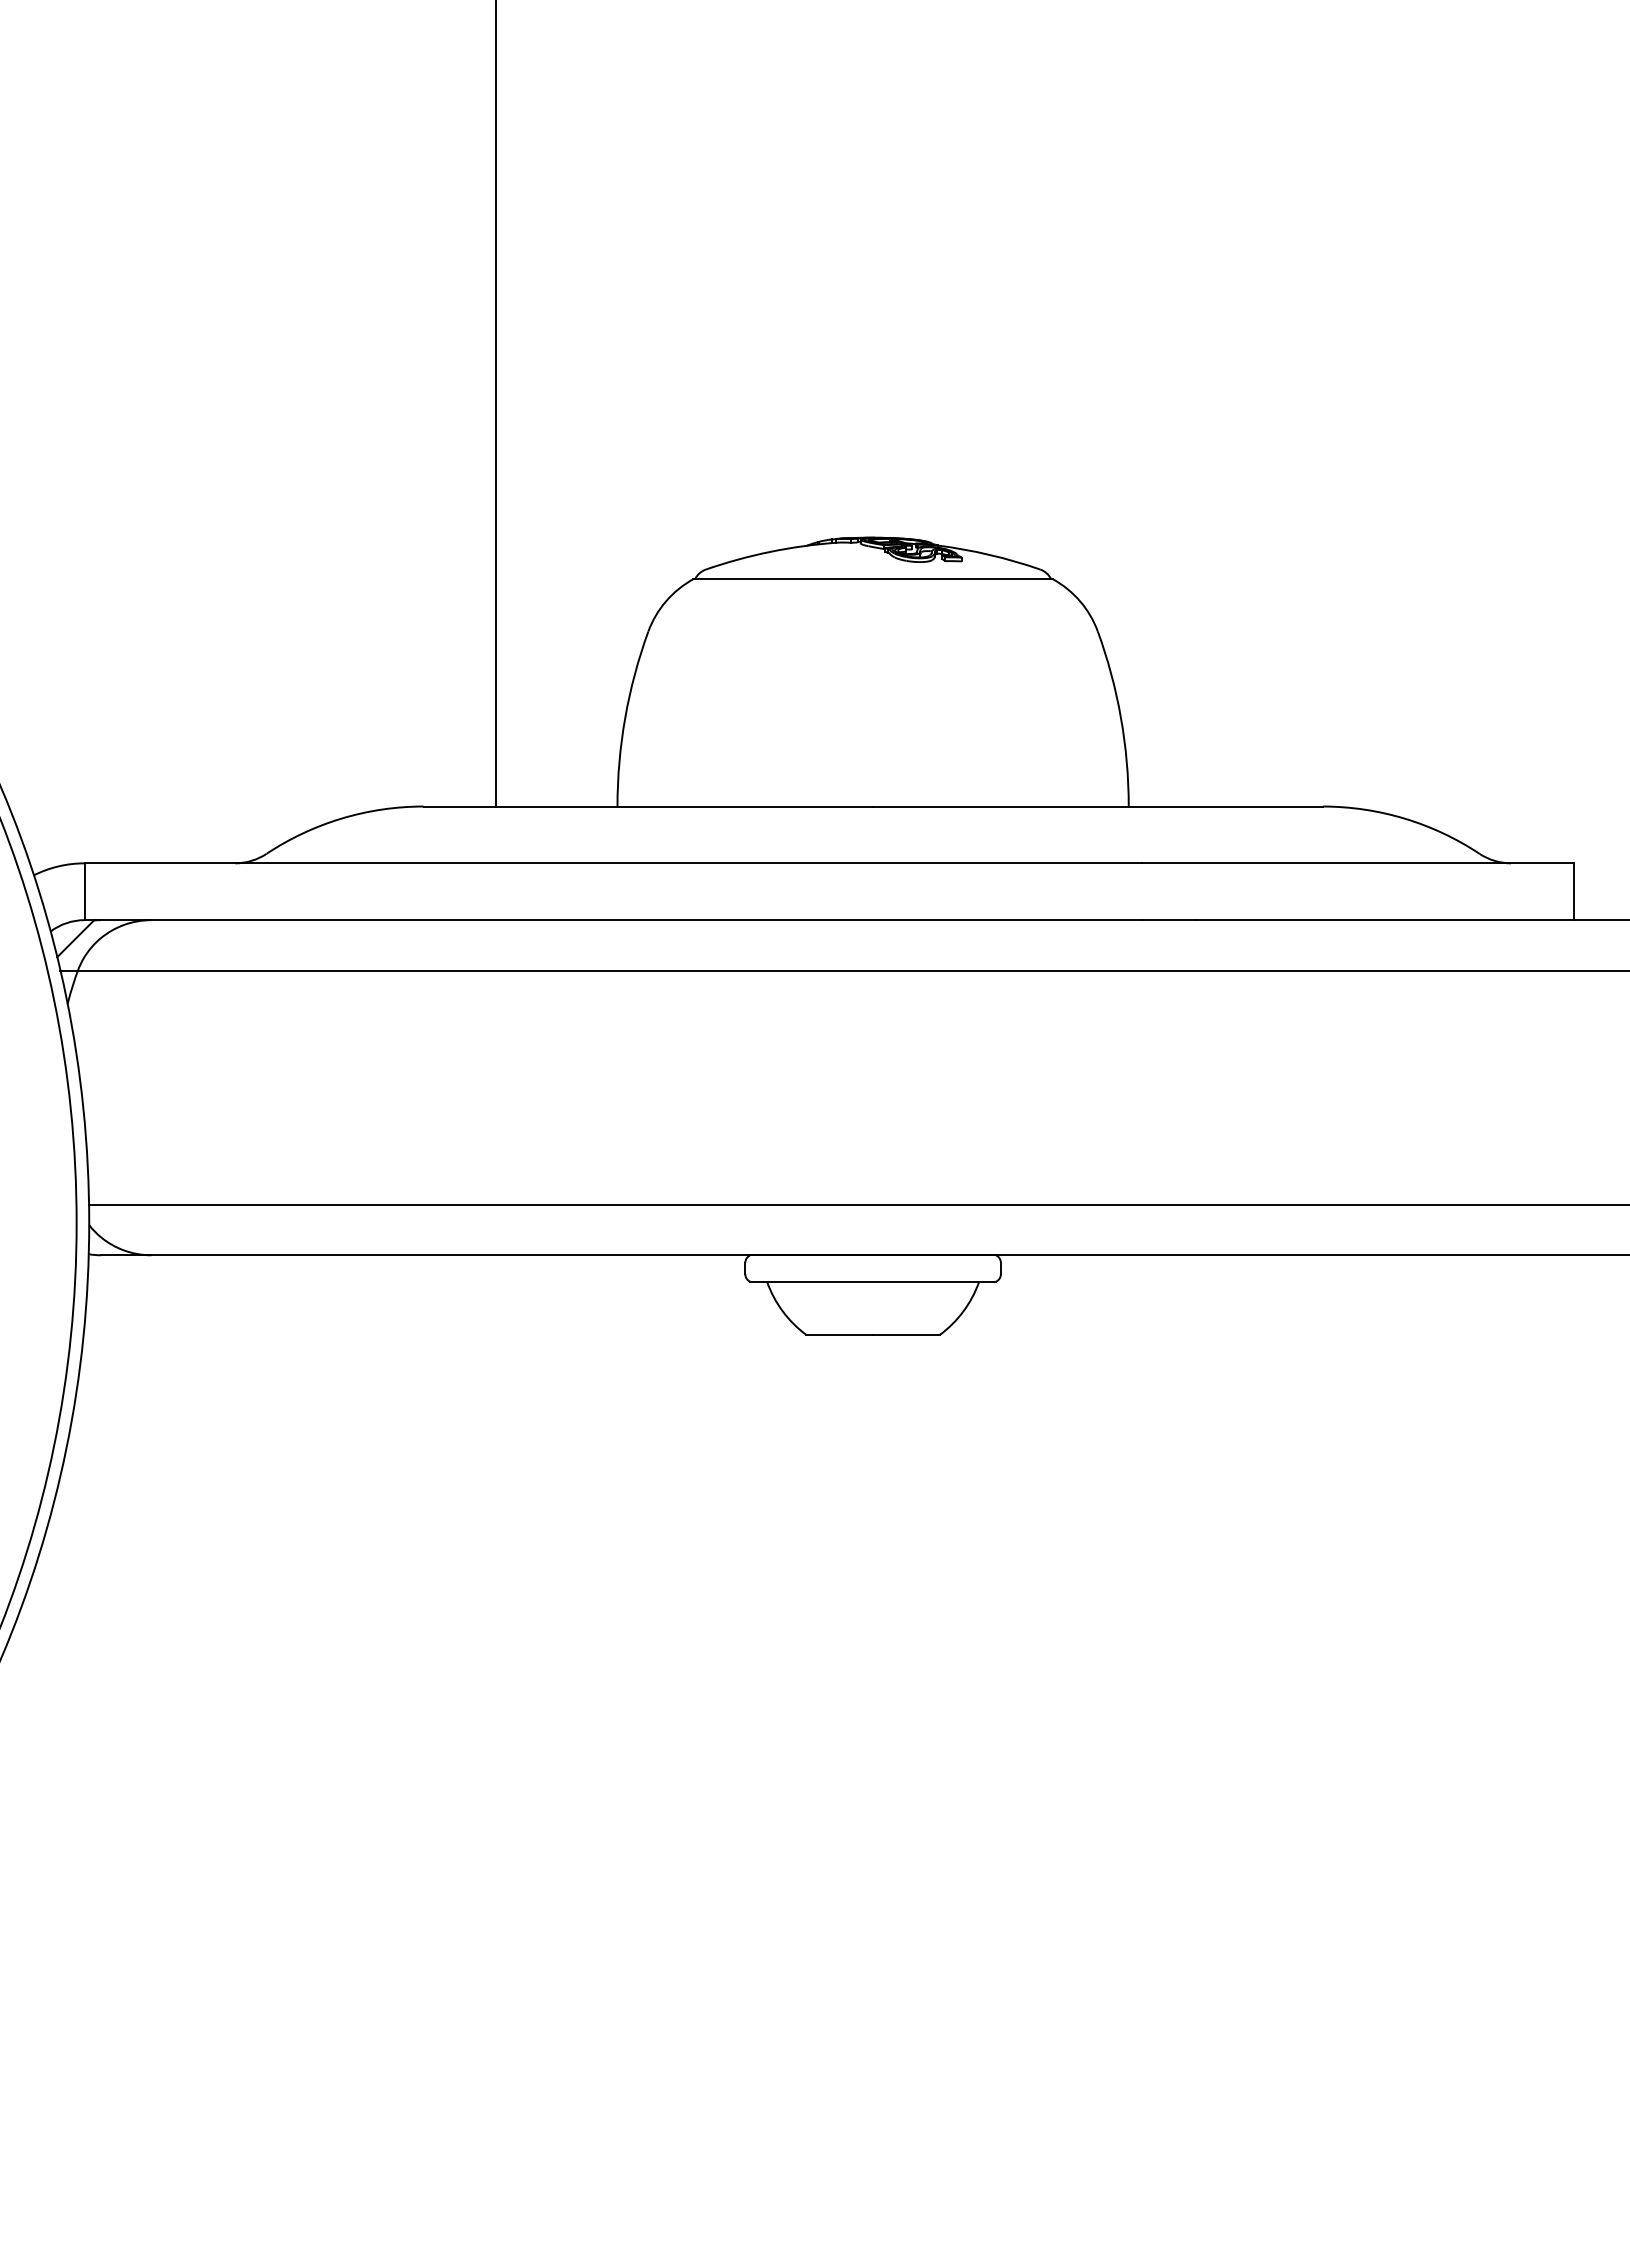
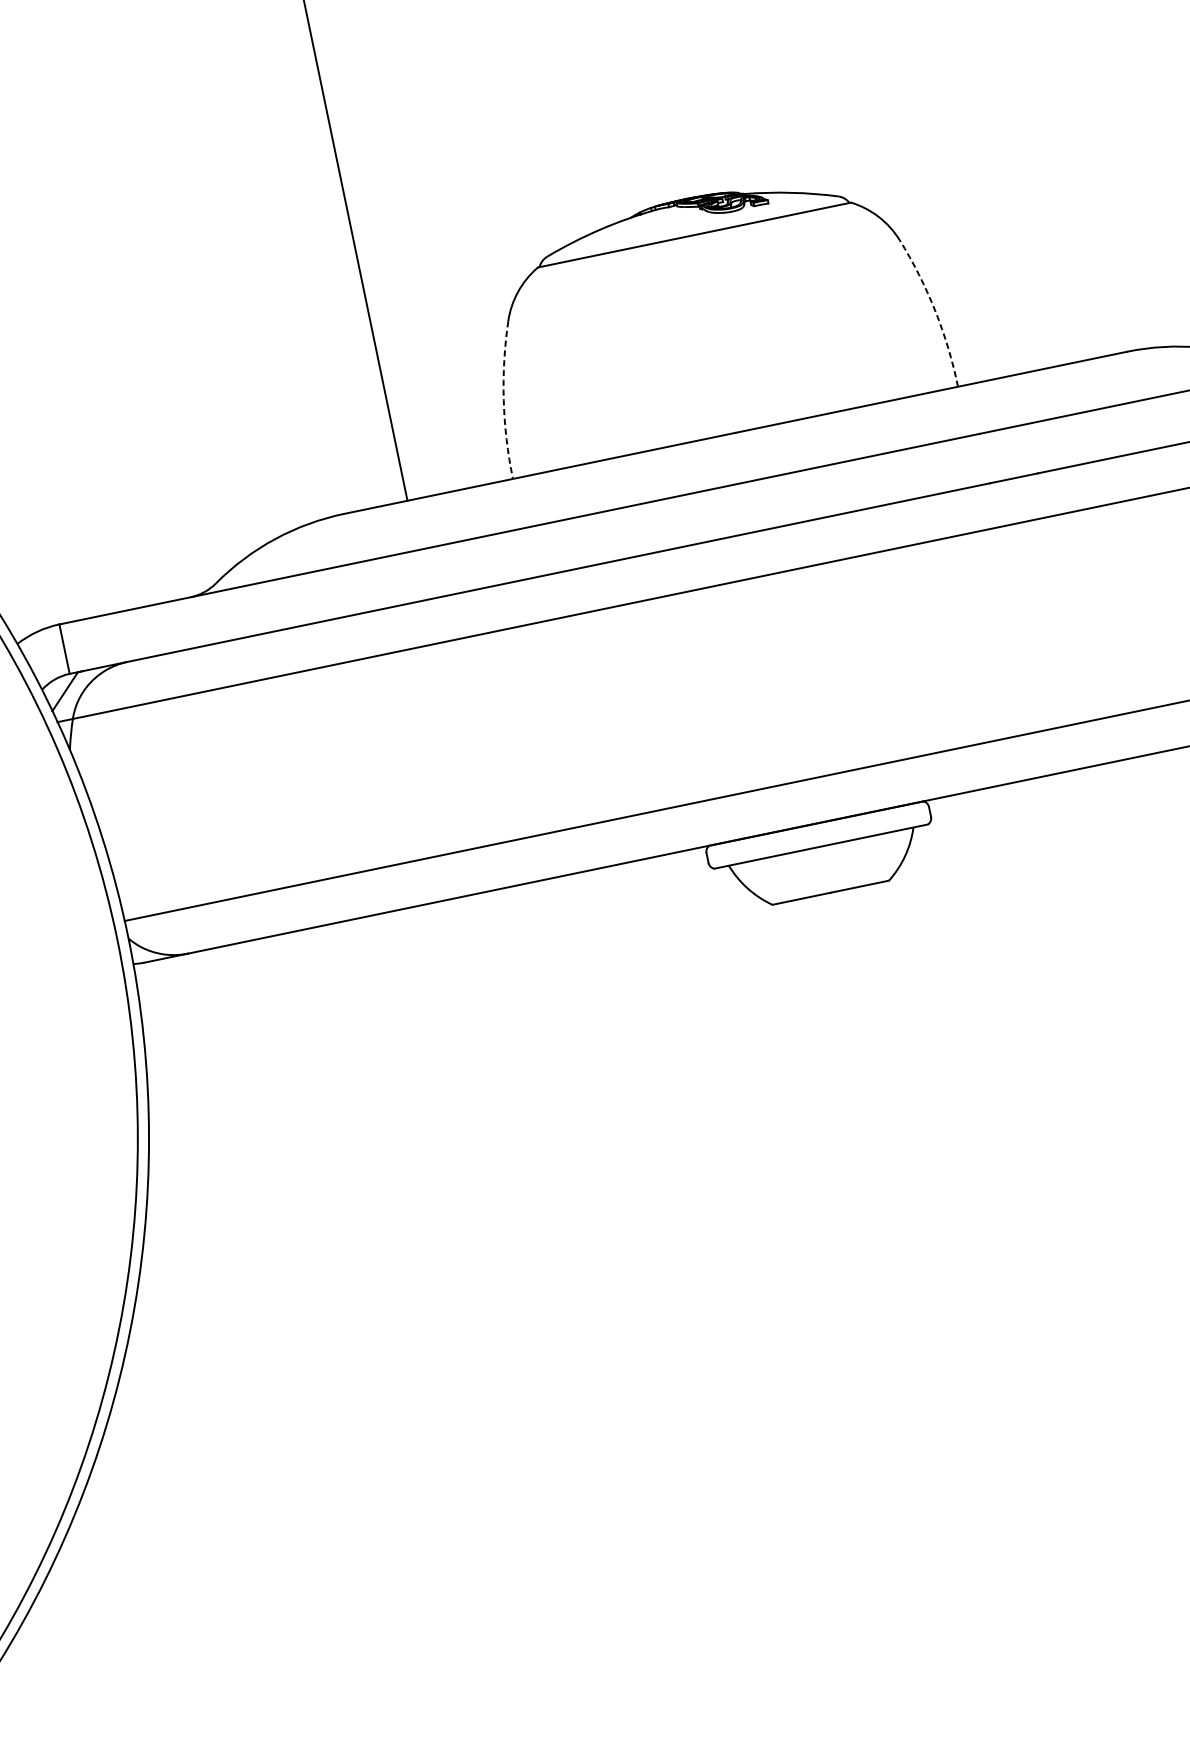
arc: (625, 717) -> (503, 400), solid -> dashed
arc: (1120, 717) -> (934, 310), solid -> dashed

